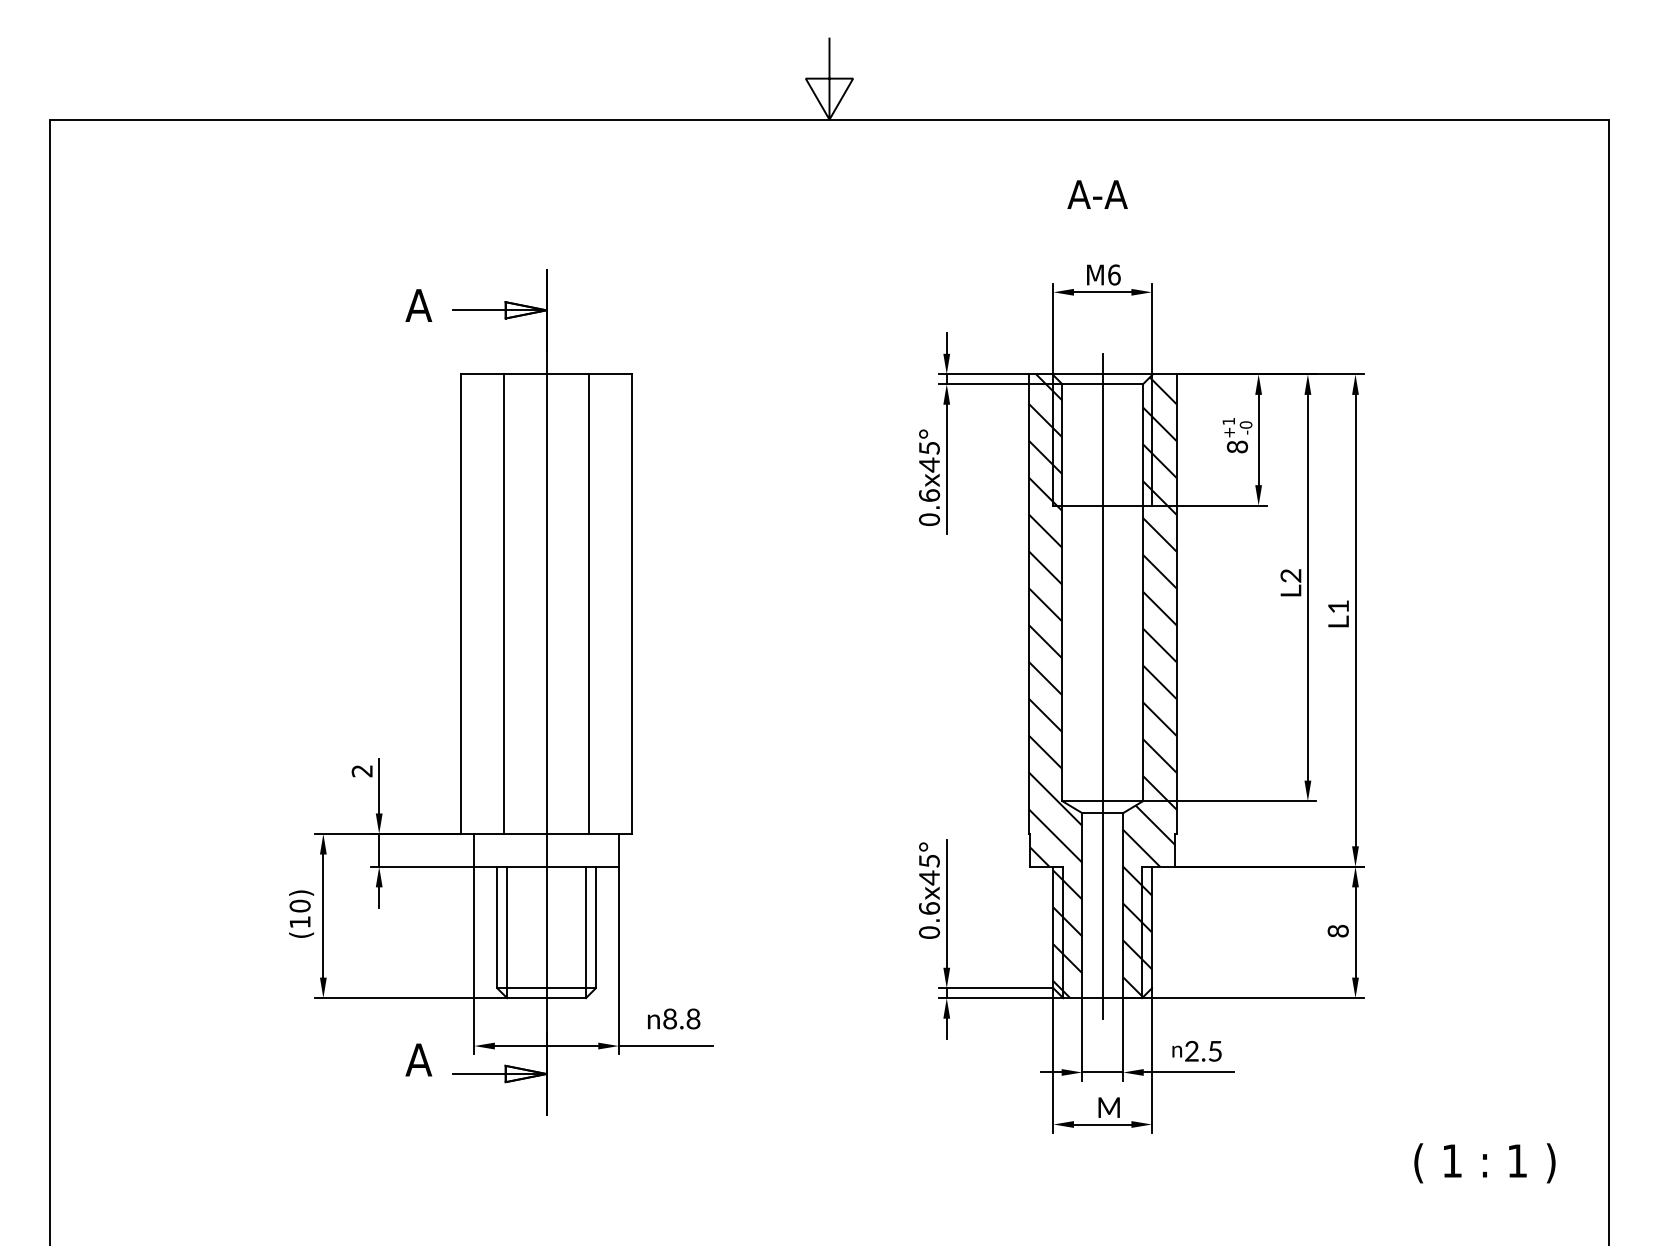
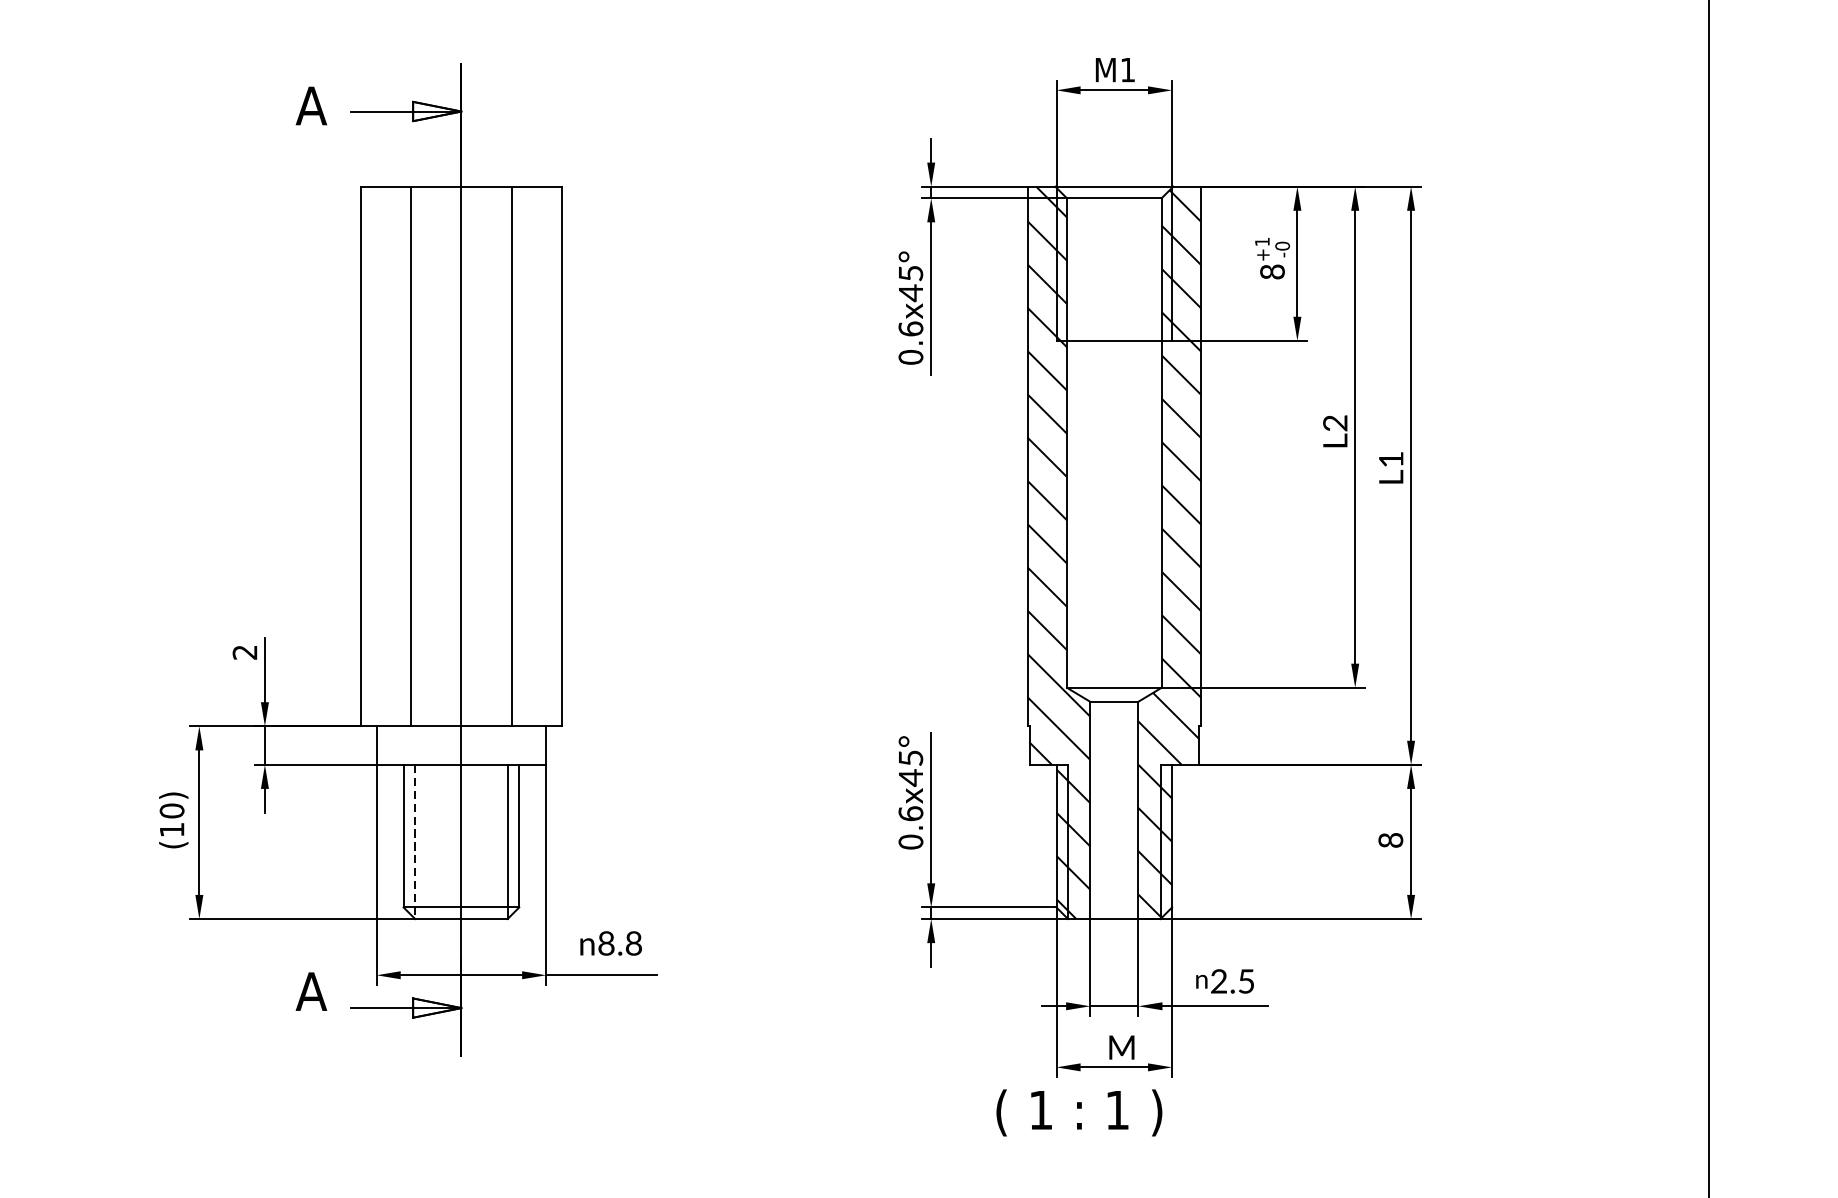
text: (1114, 274) -> (1128, 69), M6 -> M1
line: (1102, 685) -> (1114, 551), removed
line: (507, 932) -> (415, 841), solid -> dashed
text: (1484, 1163) -> (1078, 1113), moved

